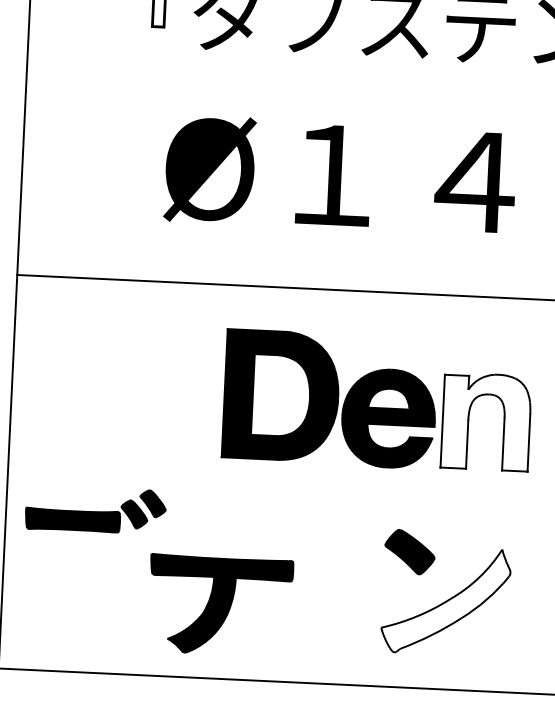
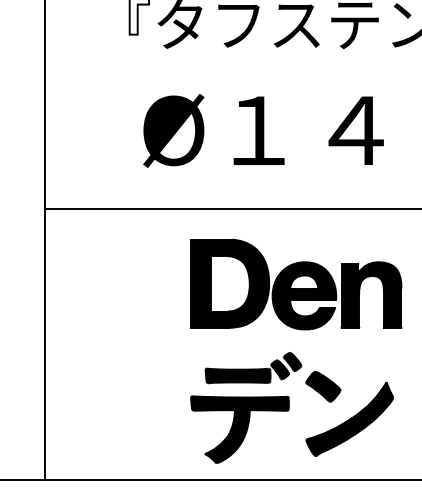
fill: (486, 421) -> (371, 294), added
part: (95, 510) -> (253, 368), moved
fill: (445, 601) -> (349, 419), added
part: (219, 605) -> (239, 429), moved

